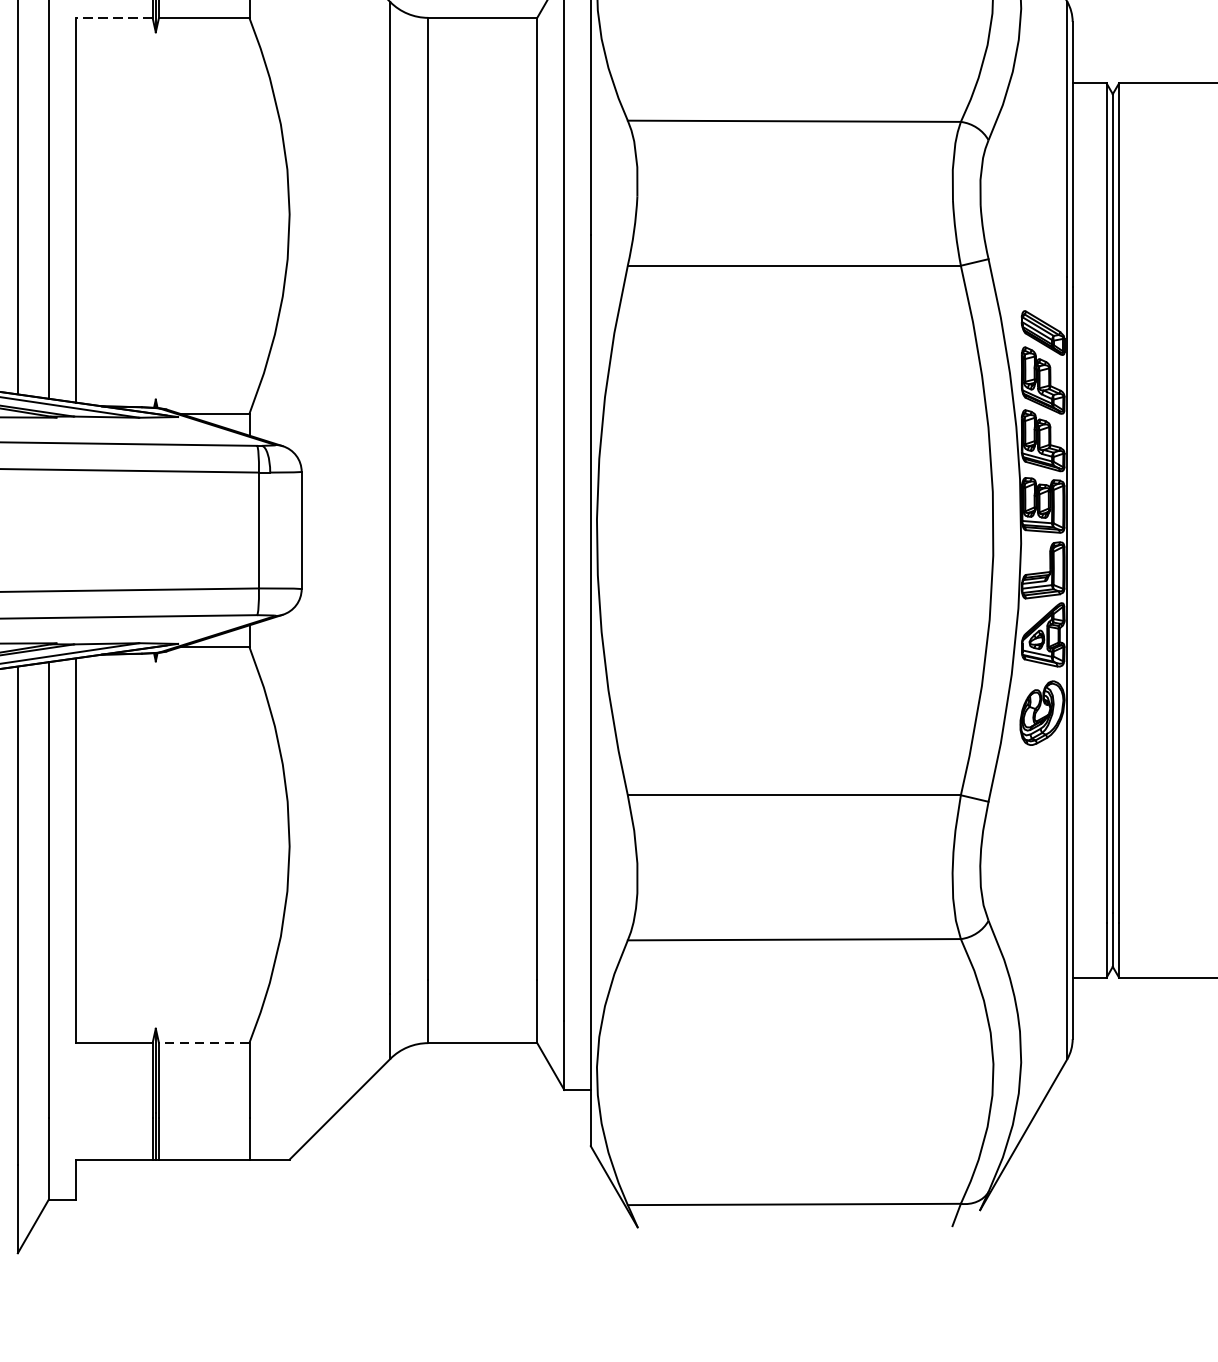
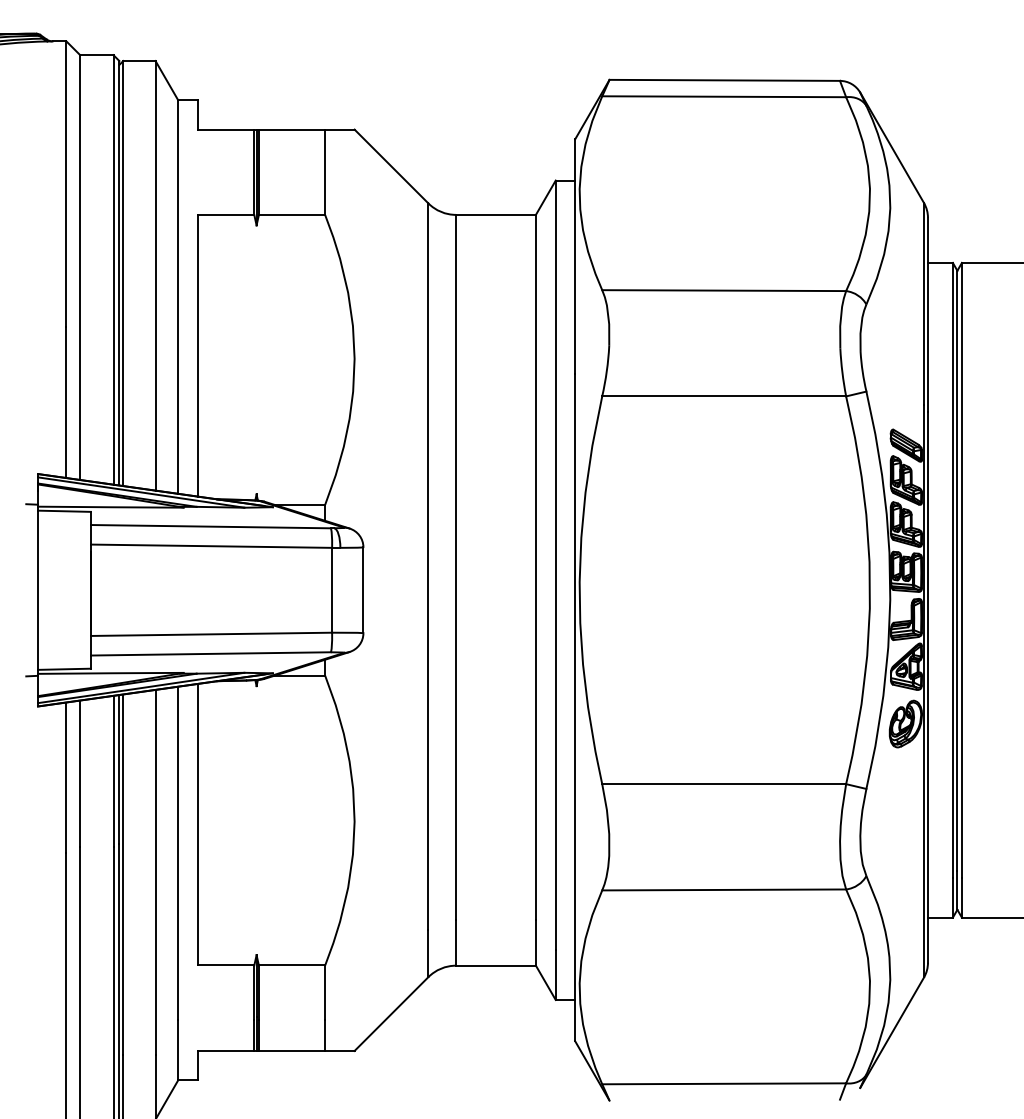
line: (113, 18) -> (225, 215), dashed -> solid
line: (203, 1042) -> (291, 965), dashed -> solid

